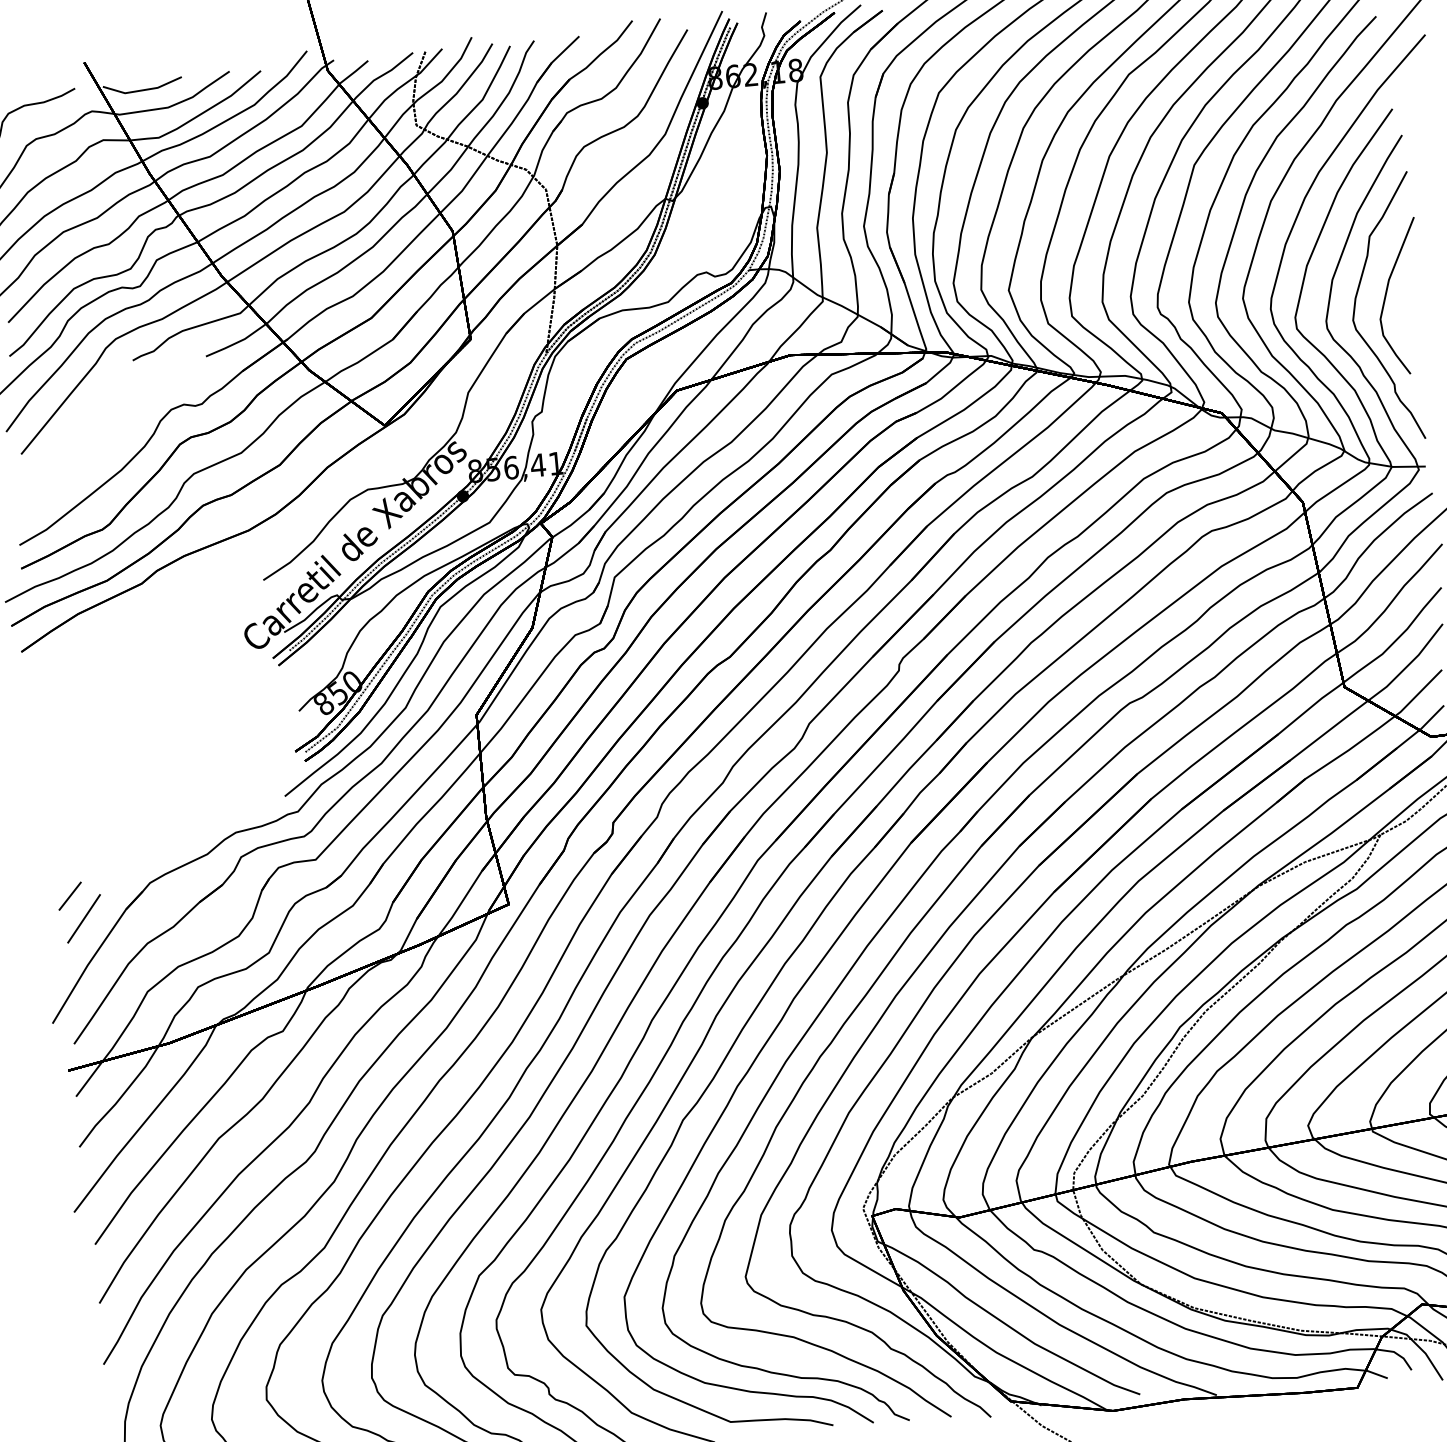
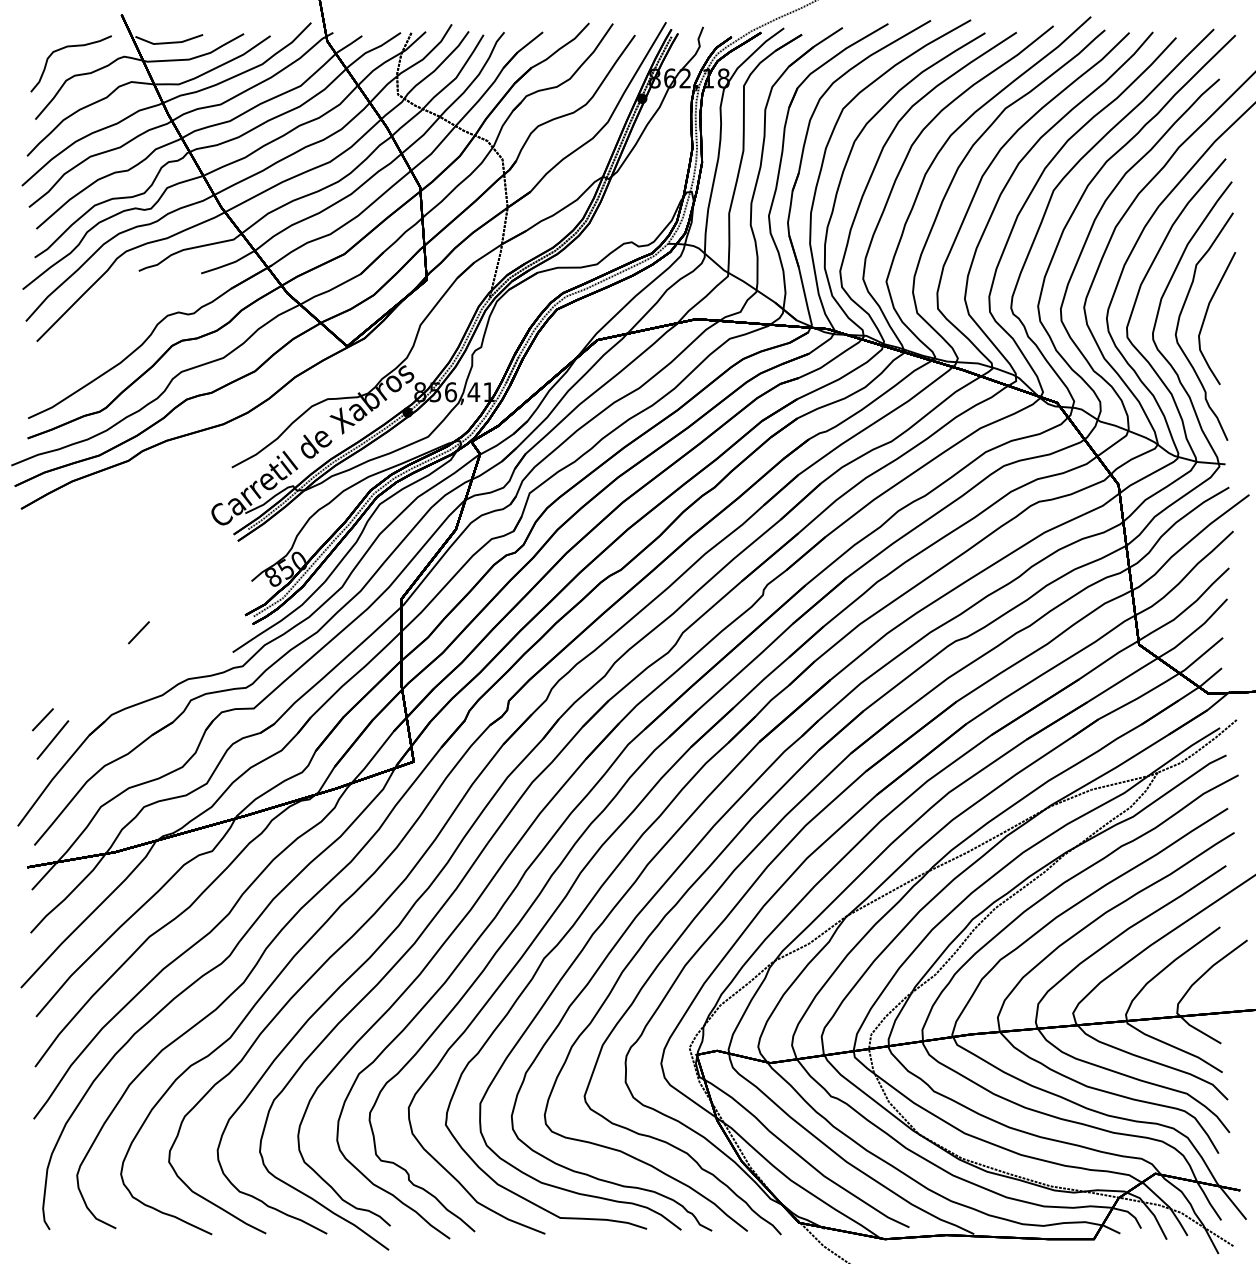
line: (172, 783) -> (138, 632), added

